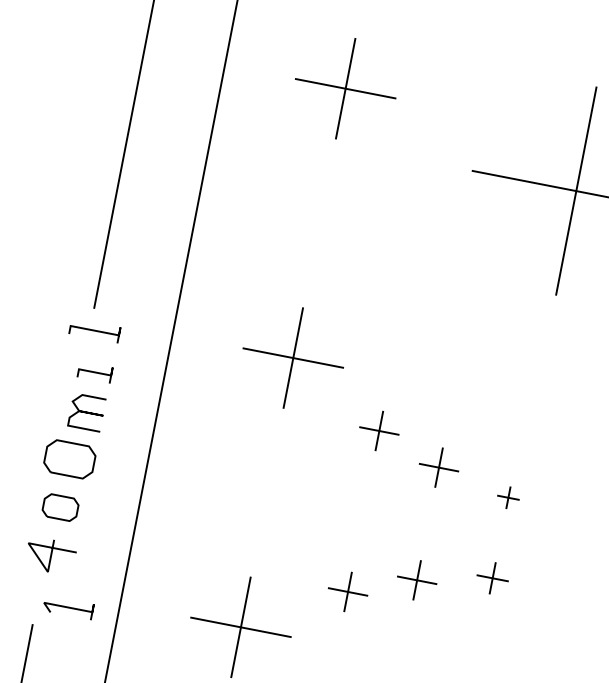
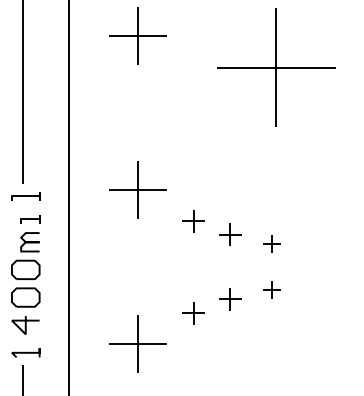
part: (507, 496) -> (271, 243), size x1.43
part: (59, 507) -> (25, 297), size x1.43
line: (67, 606) -> (25, 352), moved

